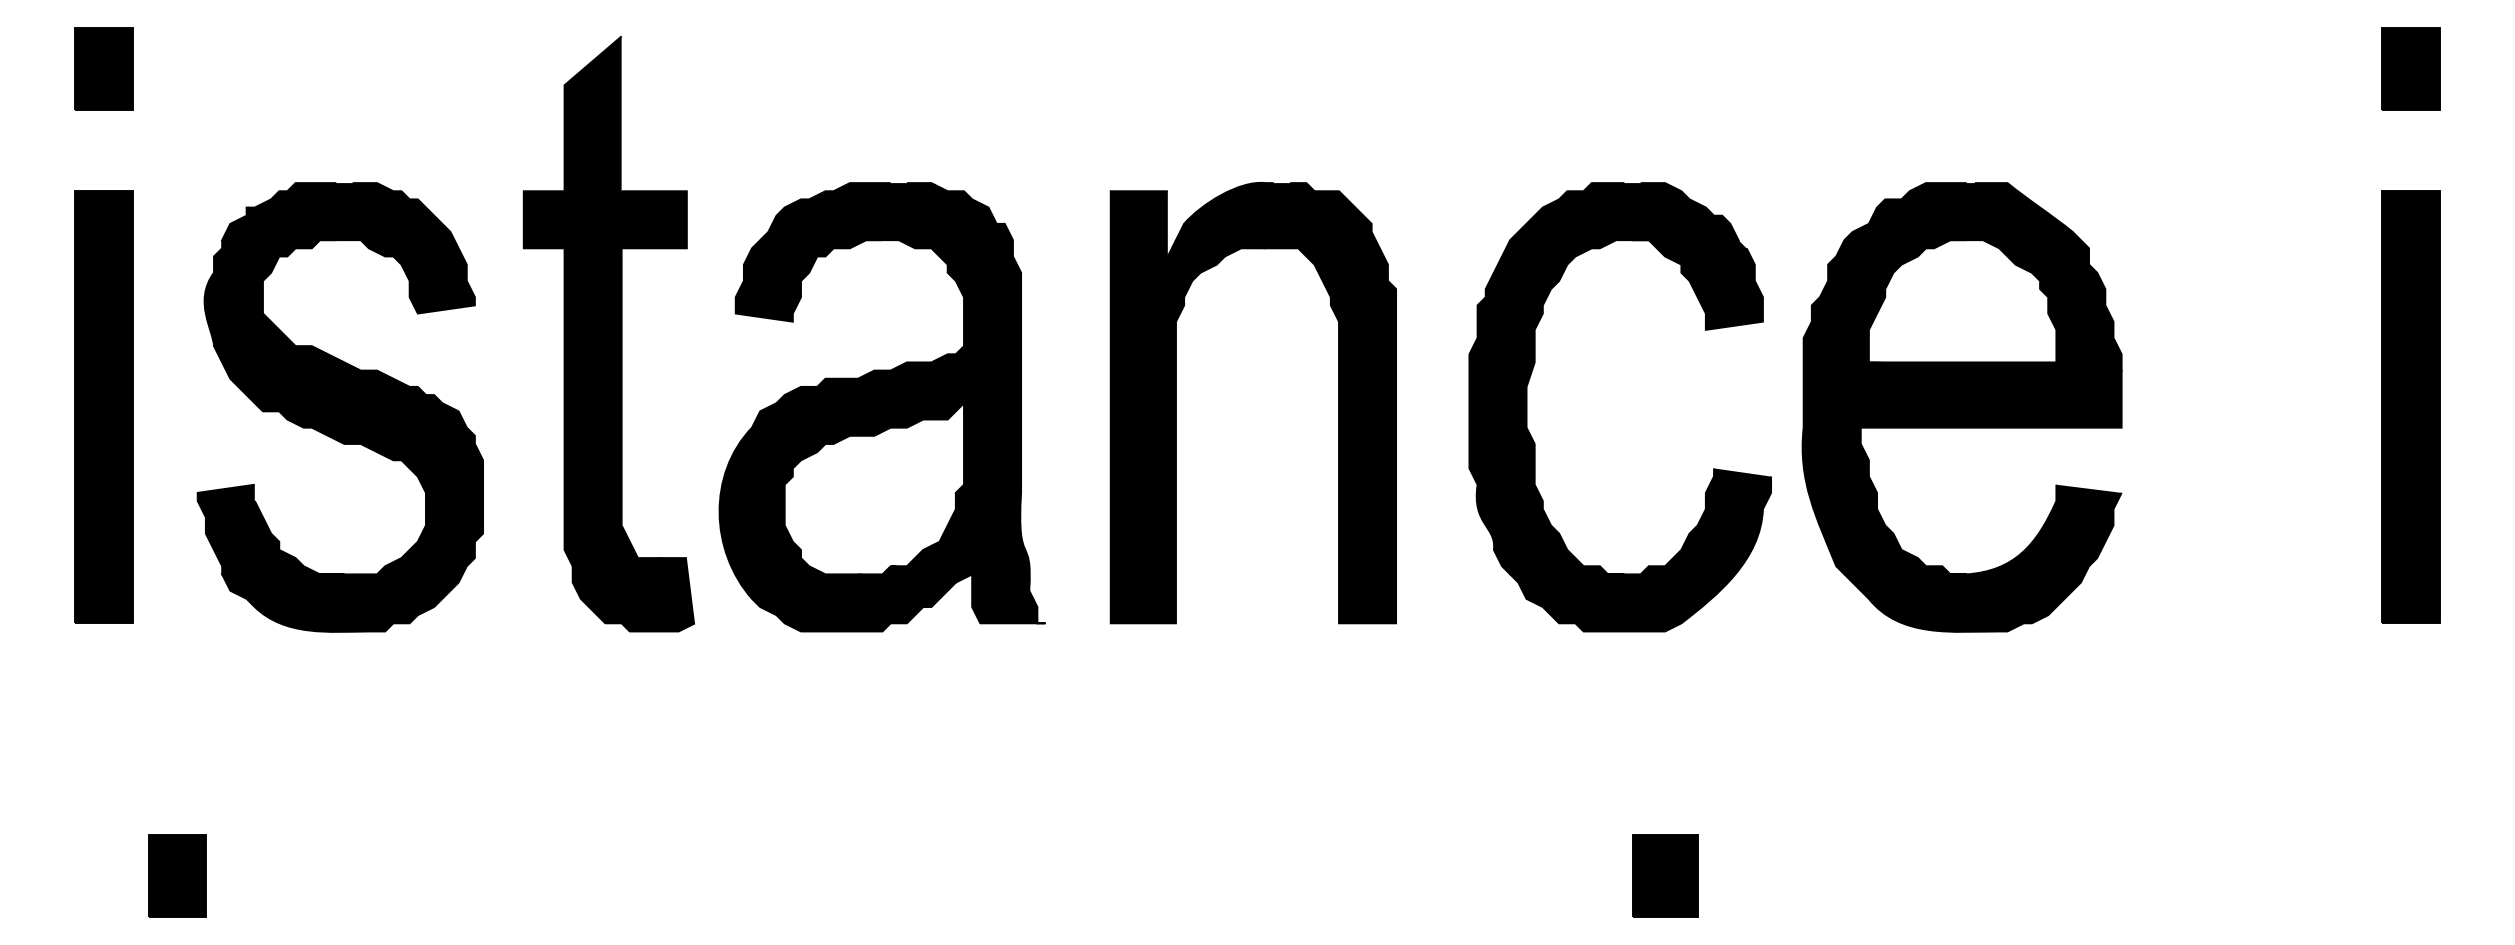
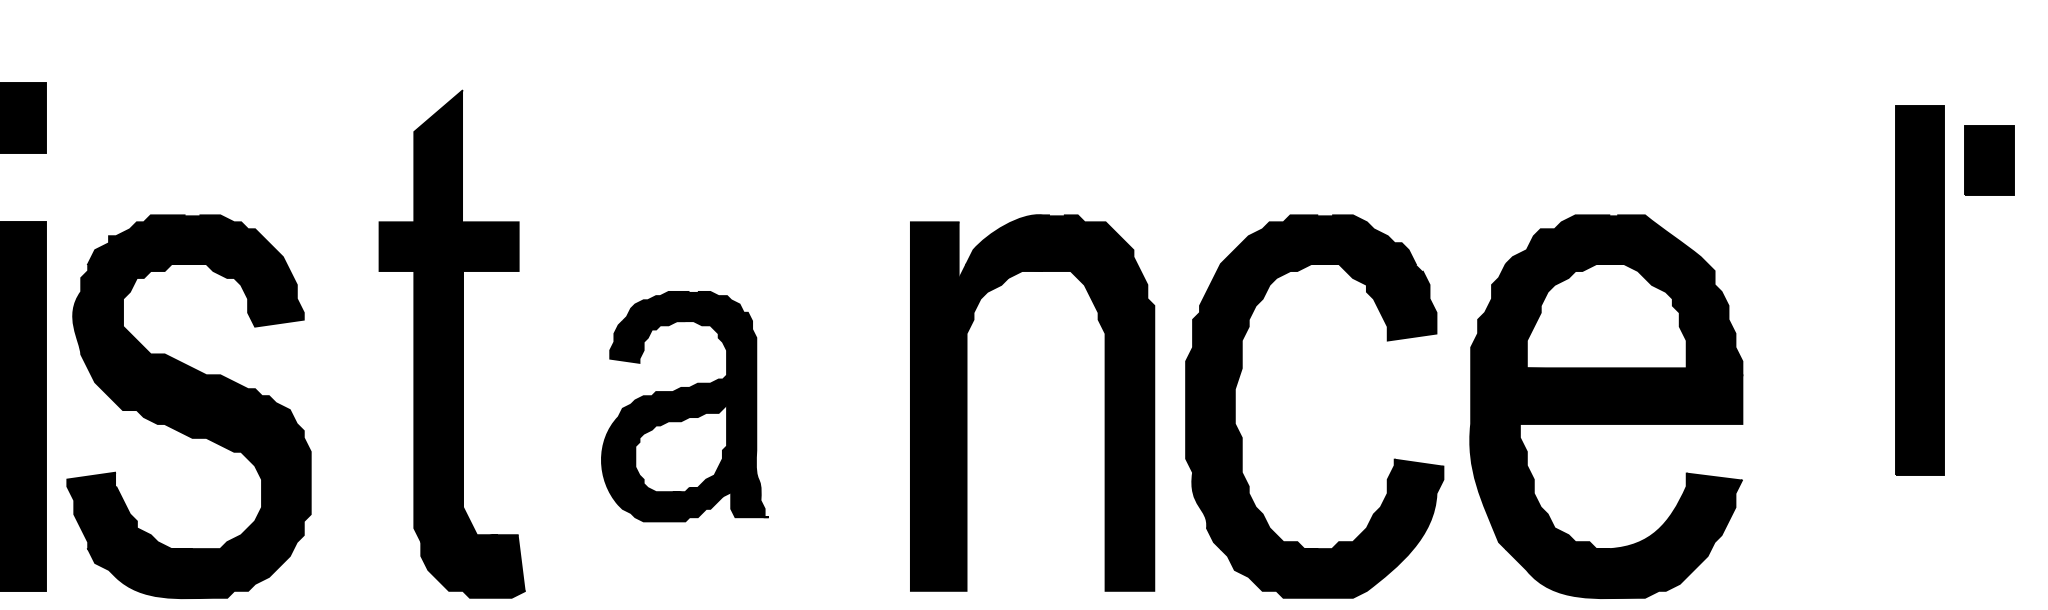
part: (2410, 68) -> (1988, 160), moved
part: (1176, 403) -> (966, 403), moved
part: (2410, 406) -> (1919, 289), moved
part: (339, 407) -> (188, 406), moved
part: (881, 407) -> (684, 406), size x0.6

